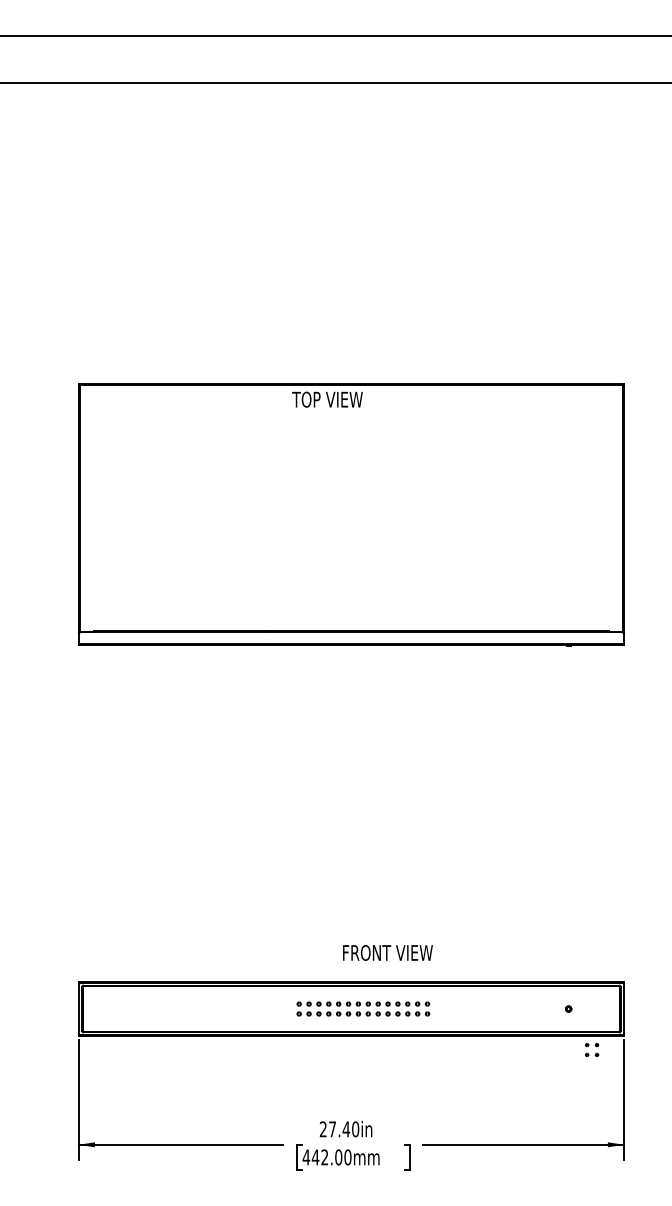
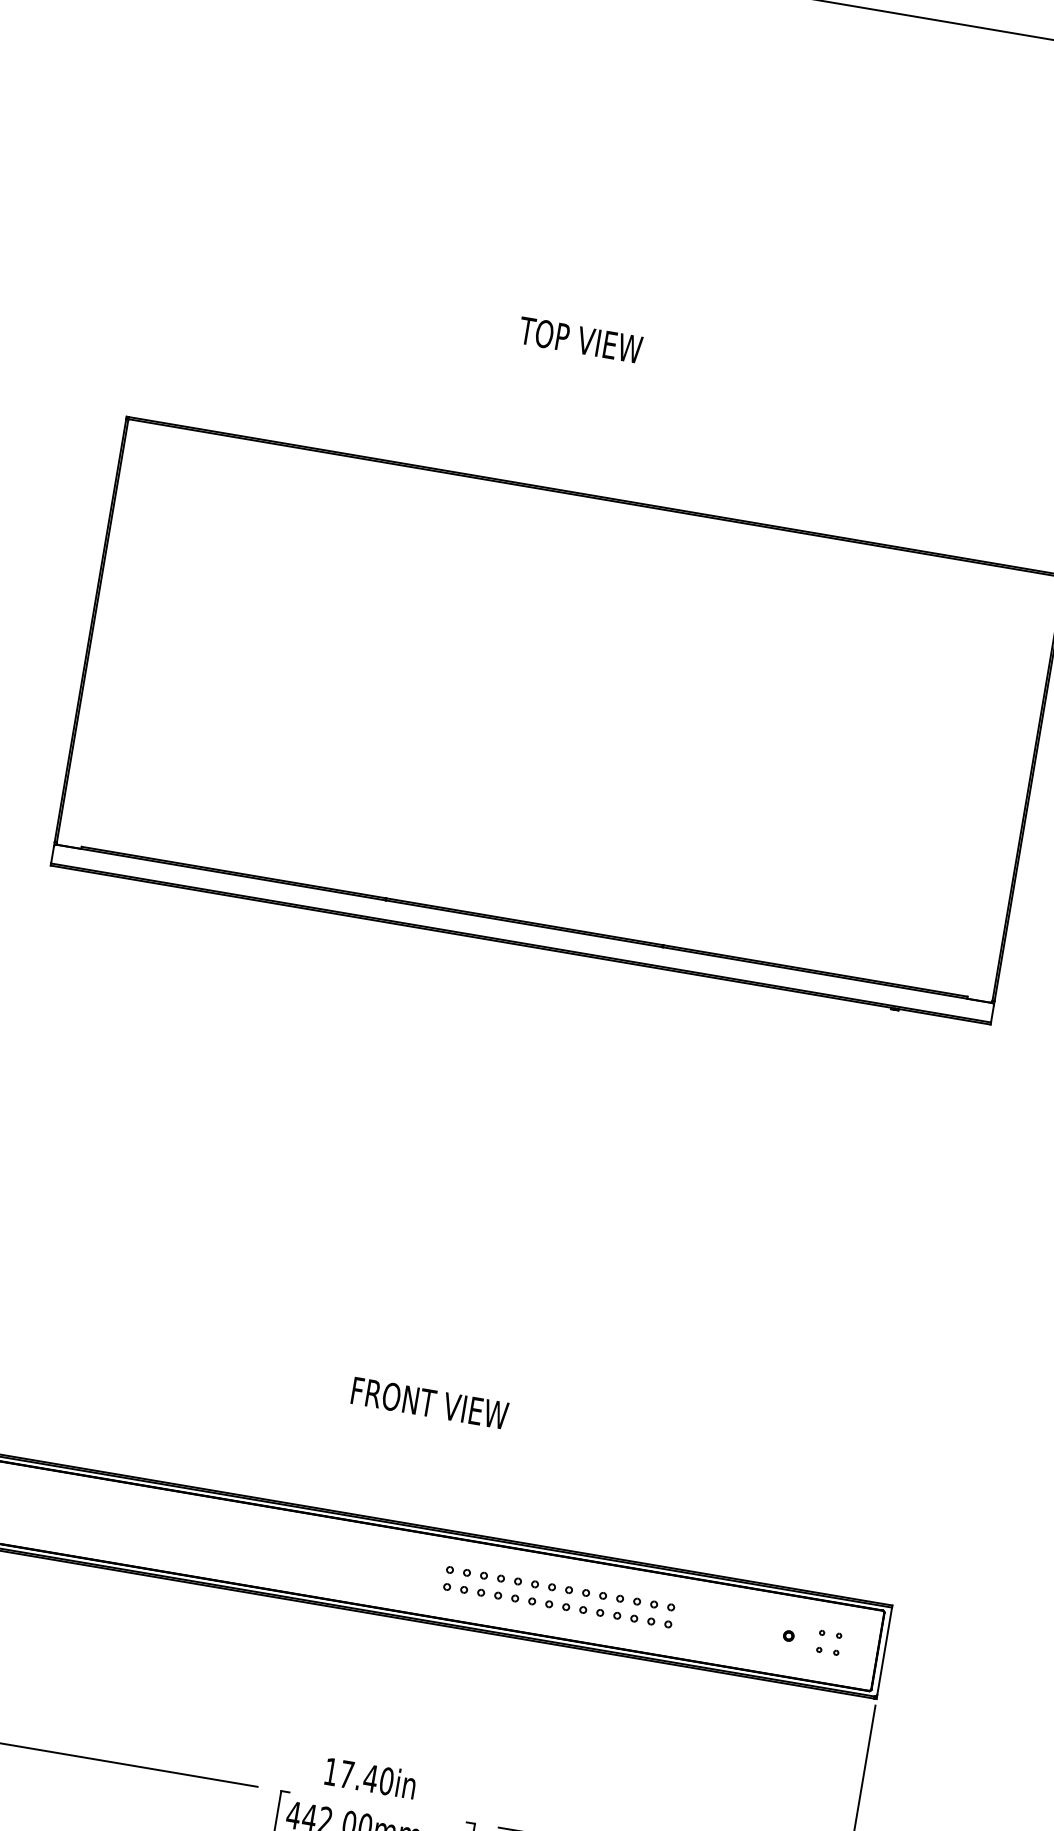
text: (327, 399) -> (580, 339), moved
text: (387, 952) -> (429, 1402), moved
part: (363, 1008) -> (559, 1596), moved
part: (592, 1049) -> (830, 1642), moved
text: (322, 1129) -> (329, 1771), 27.40in -> 17.40in

